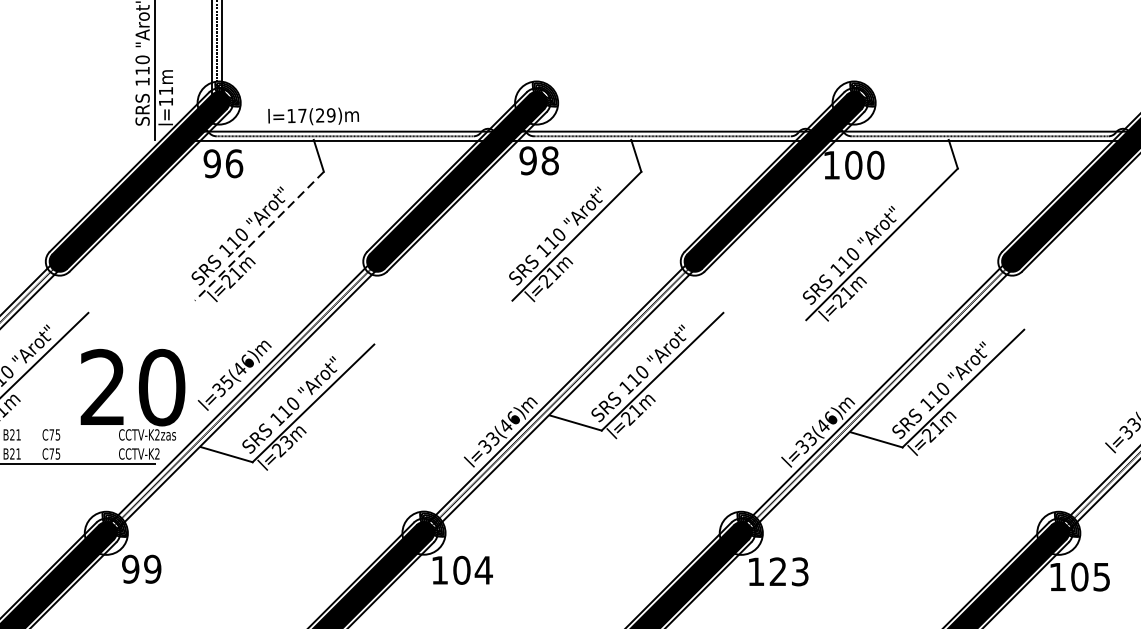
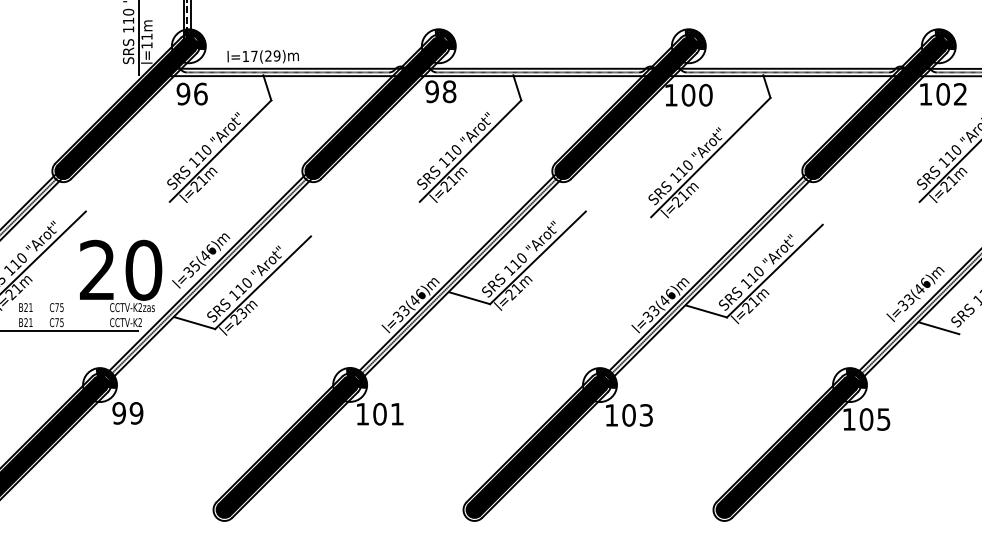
line: (259, 236) -> (220, 151), dashed -> solid
text: (484, 570) -> (397, 414), 104 -> 101
text: (777, 571) -> (628, 415), 123 -> 103

